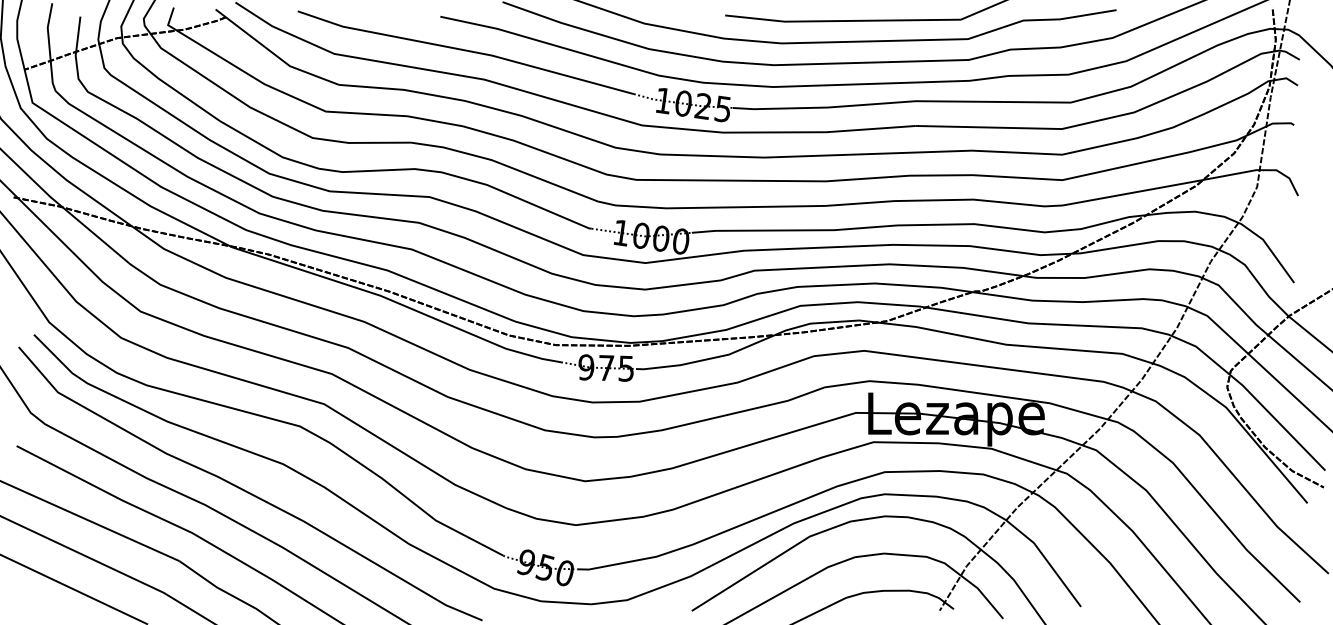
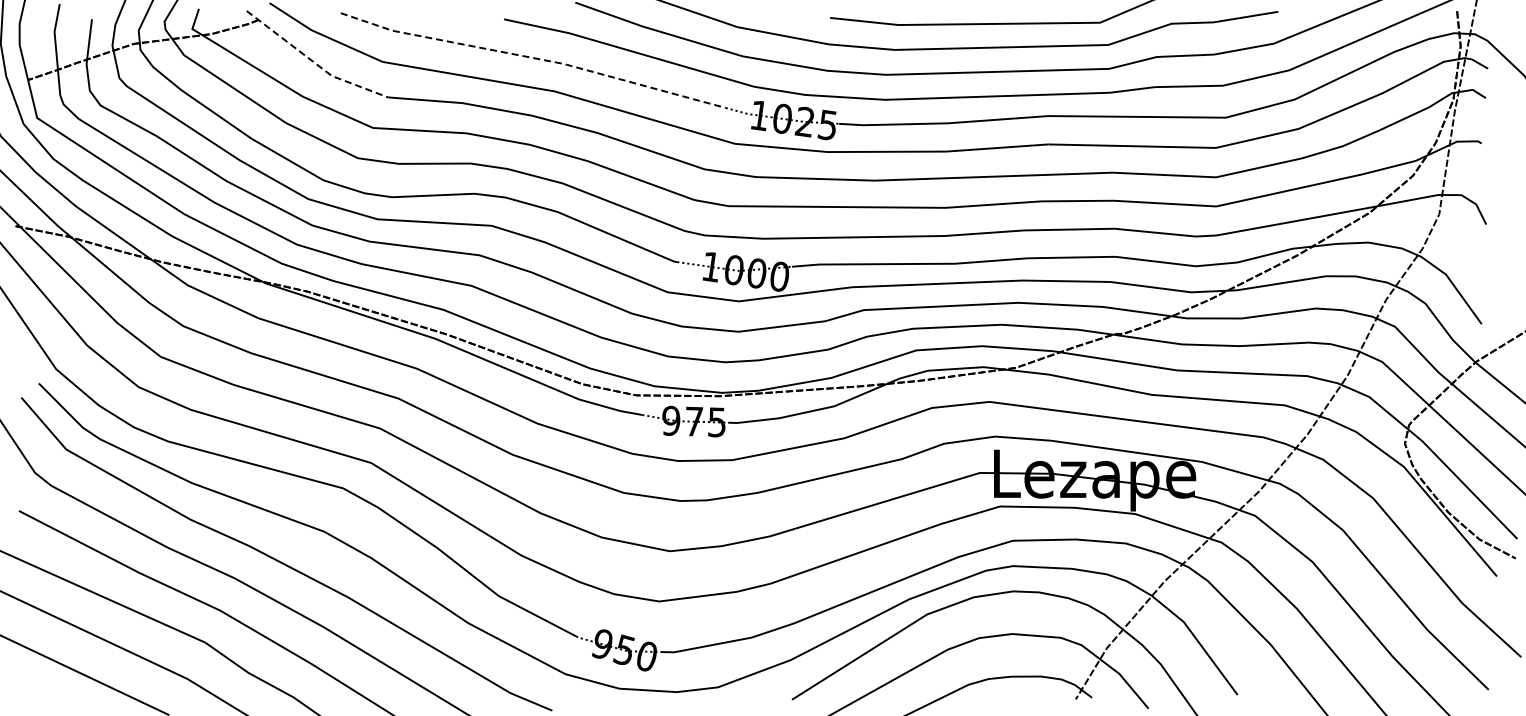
line: (466, 50) -> (534, 58), solid -> dashed
line: (273, 54) -> (313, 62), solid -> dashed

